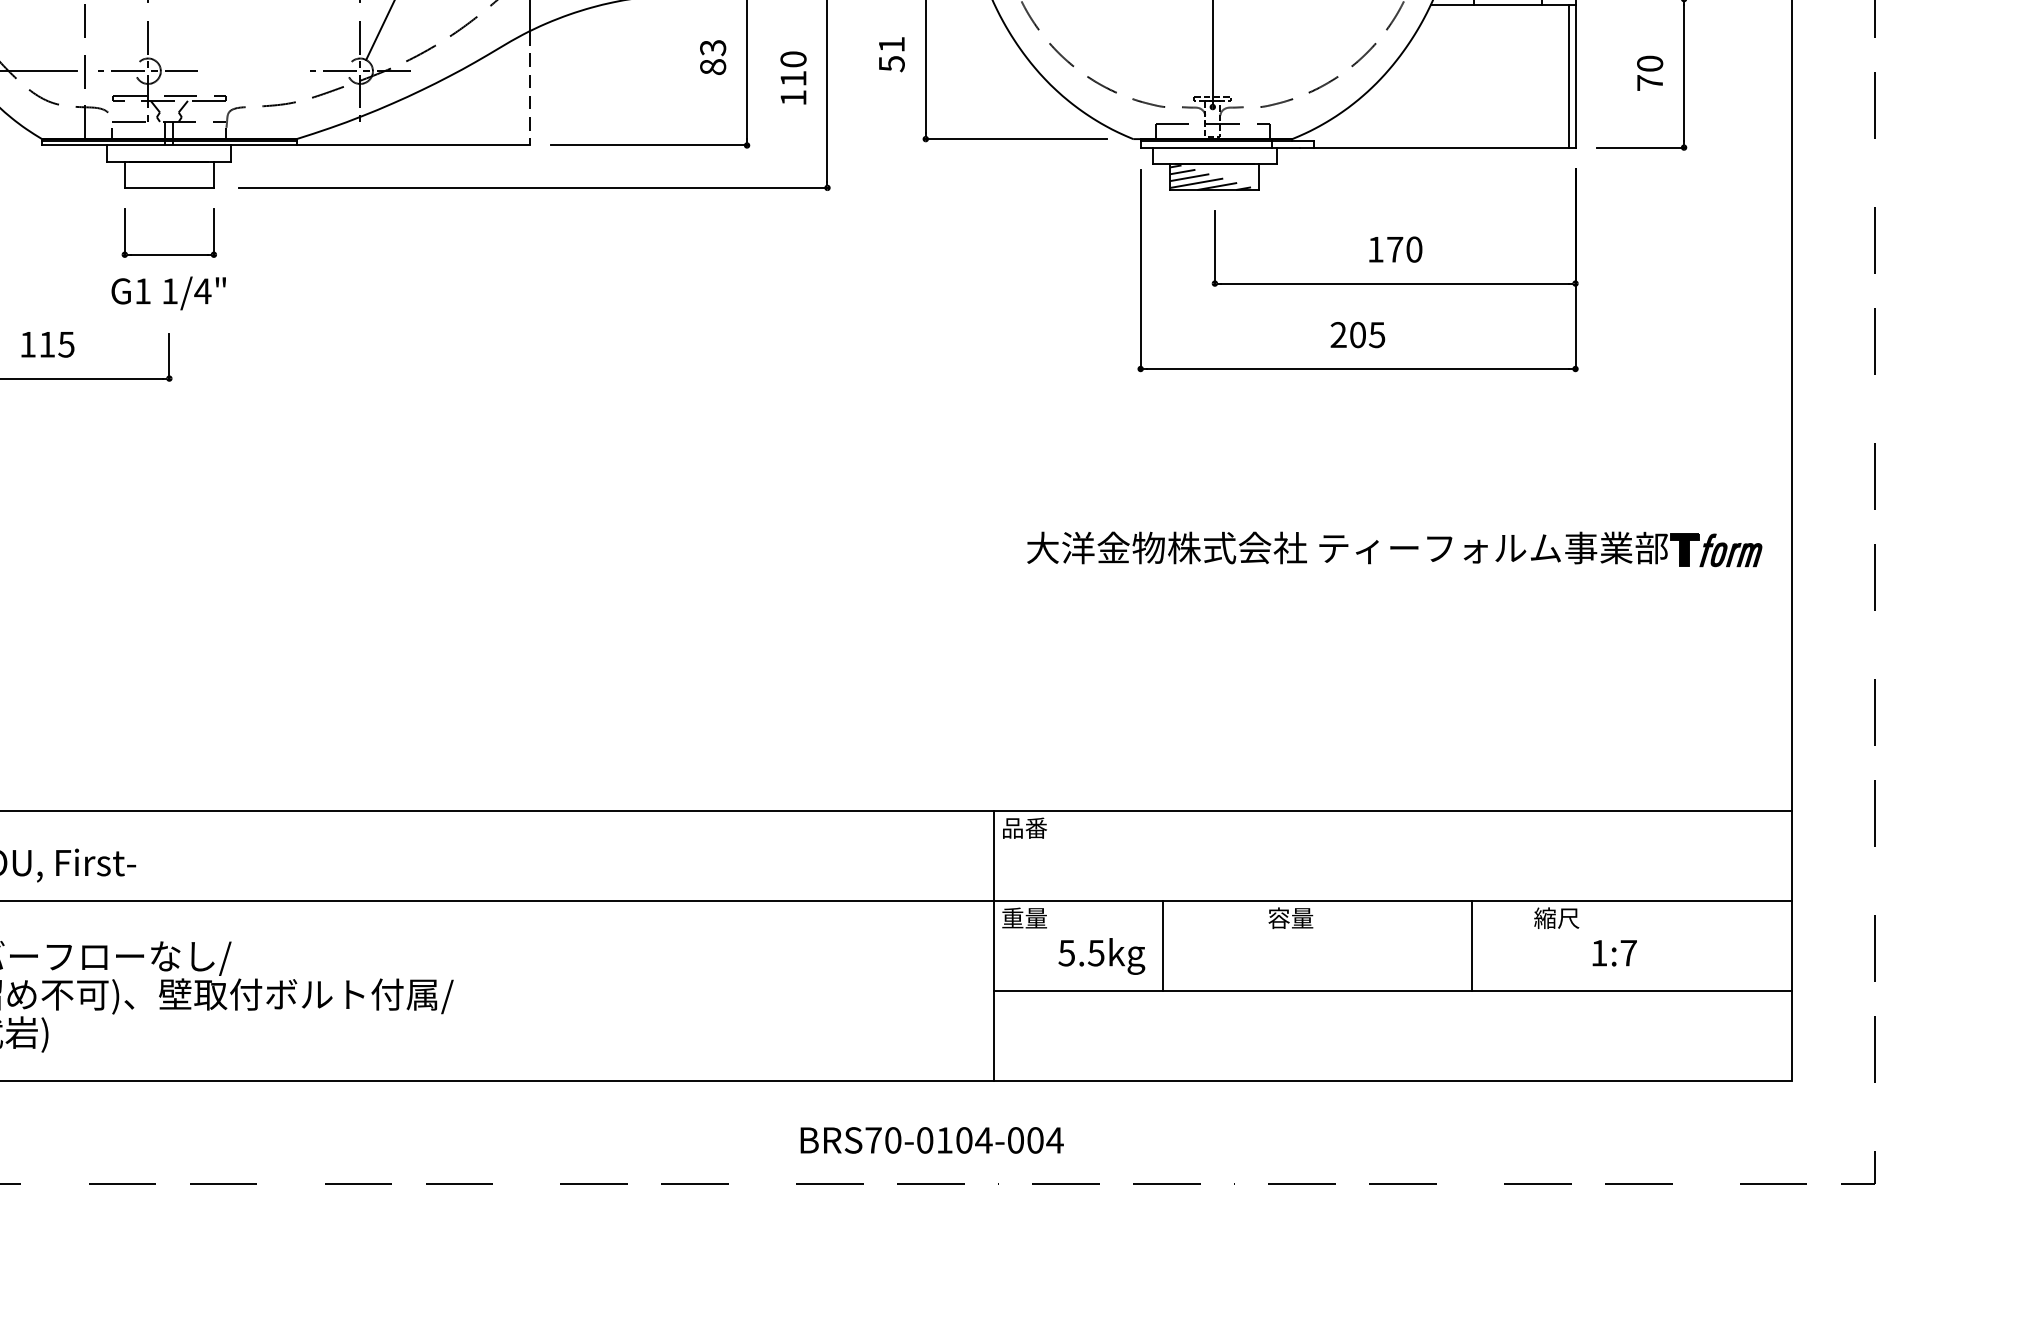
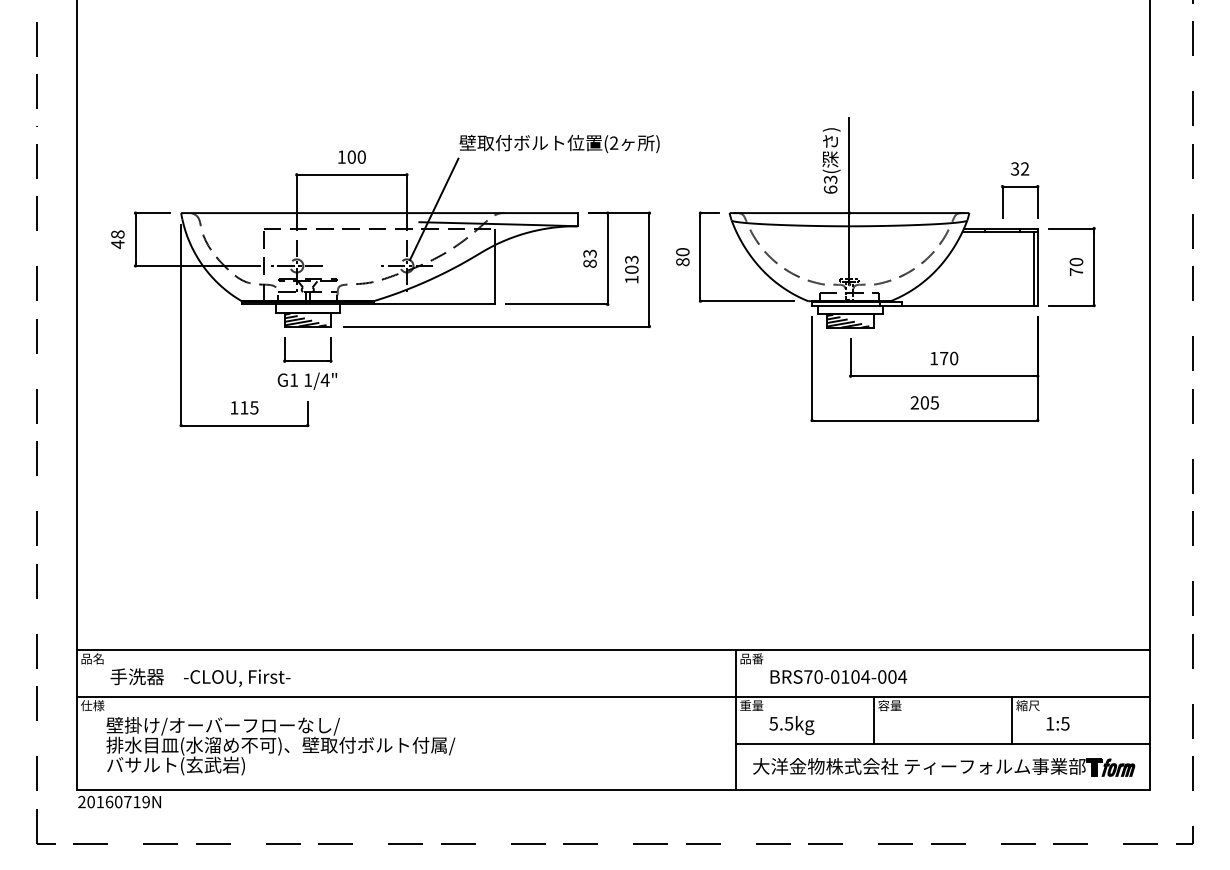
text: (891, 54) -> (682, 257), 51 -> 80
text: (792, 68) -> (631, 264), 110 -> 103
line: (529, 89) -> (494, 275), dashed -> solid
hatch: (164, 174) -> (305, 319), added
part: (1395, 550) -> (944, 767), moved
line: (1162, 944) -> (873, 719), moved
line: (1472, 944) -> (1012, 719), moved
text: (1628, 952) -> (1065, 723), 1:7 -> 1:5
text: (931, 1139) -> (838, 676), moved

